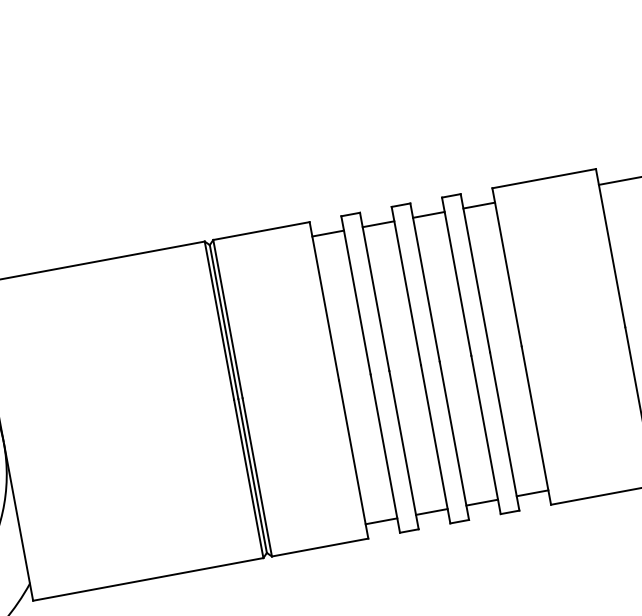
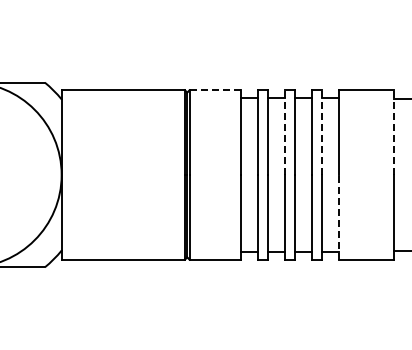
line: (261, 231) -> (215, 90), solid -> dashed
line: (610, 247) -> (394, 132), solid -> dashed
line: (476, 272) -> (322, 132), solid -> dashed
line: (407, 285) -> (285, 132), solid -> dashed
line: (537, 423) -> (339, 216), solid -> dashed

